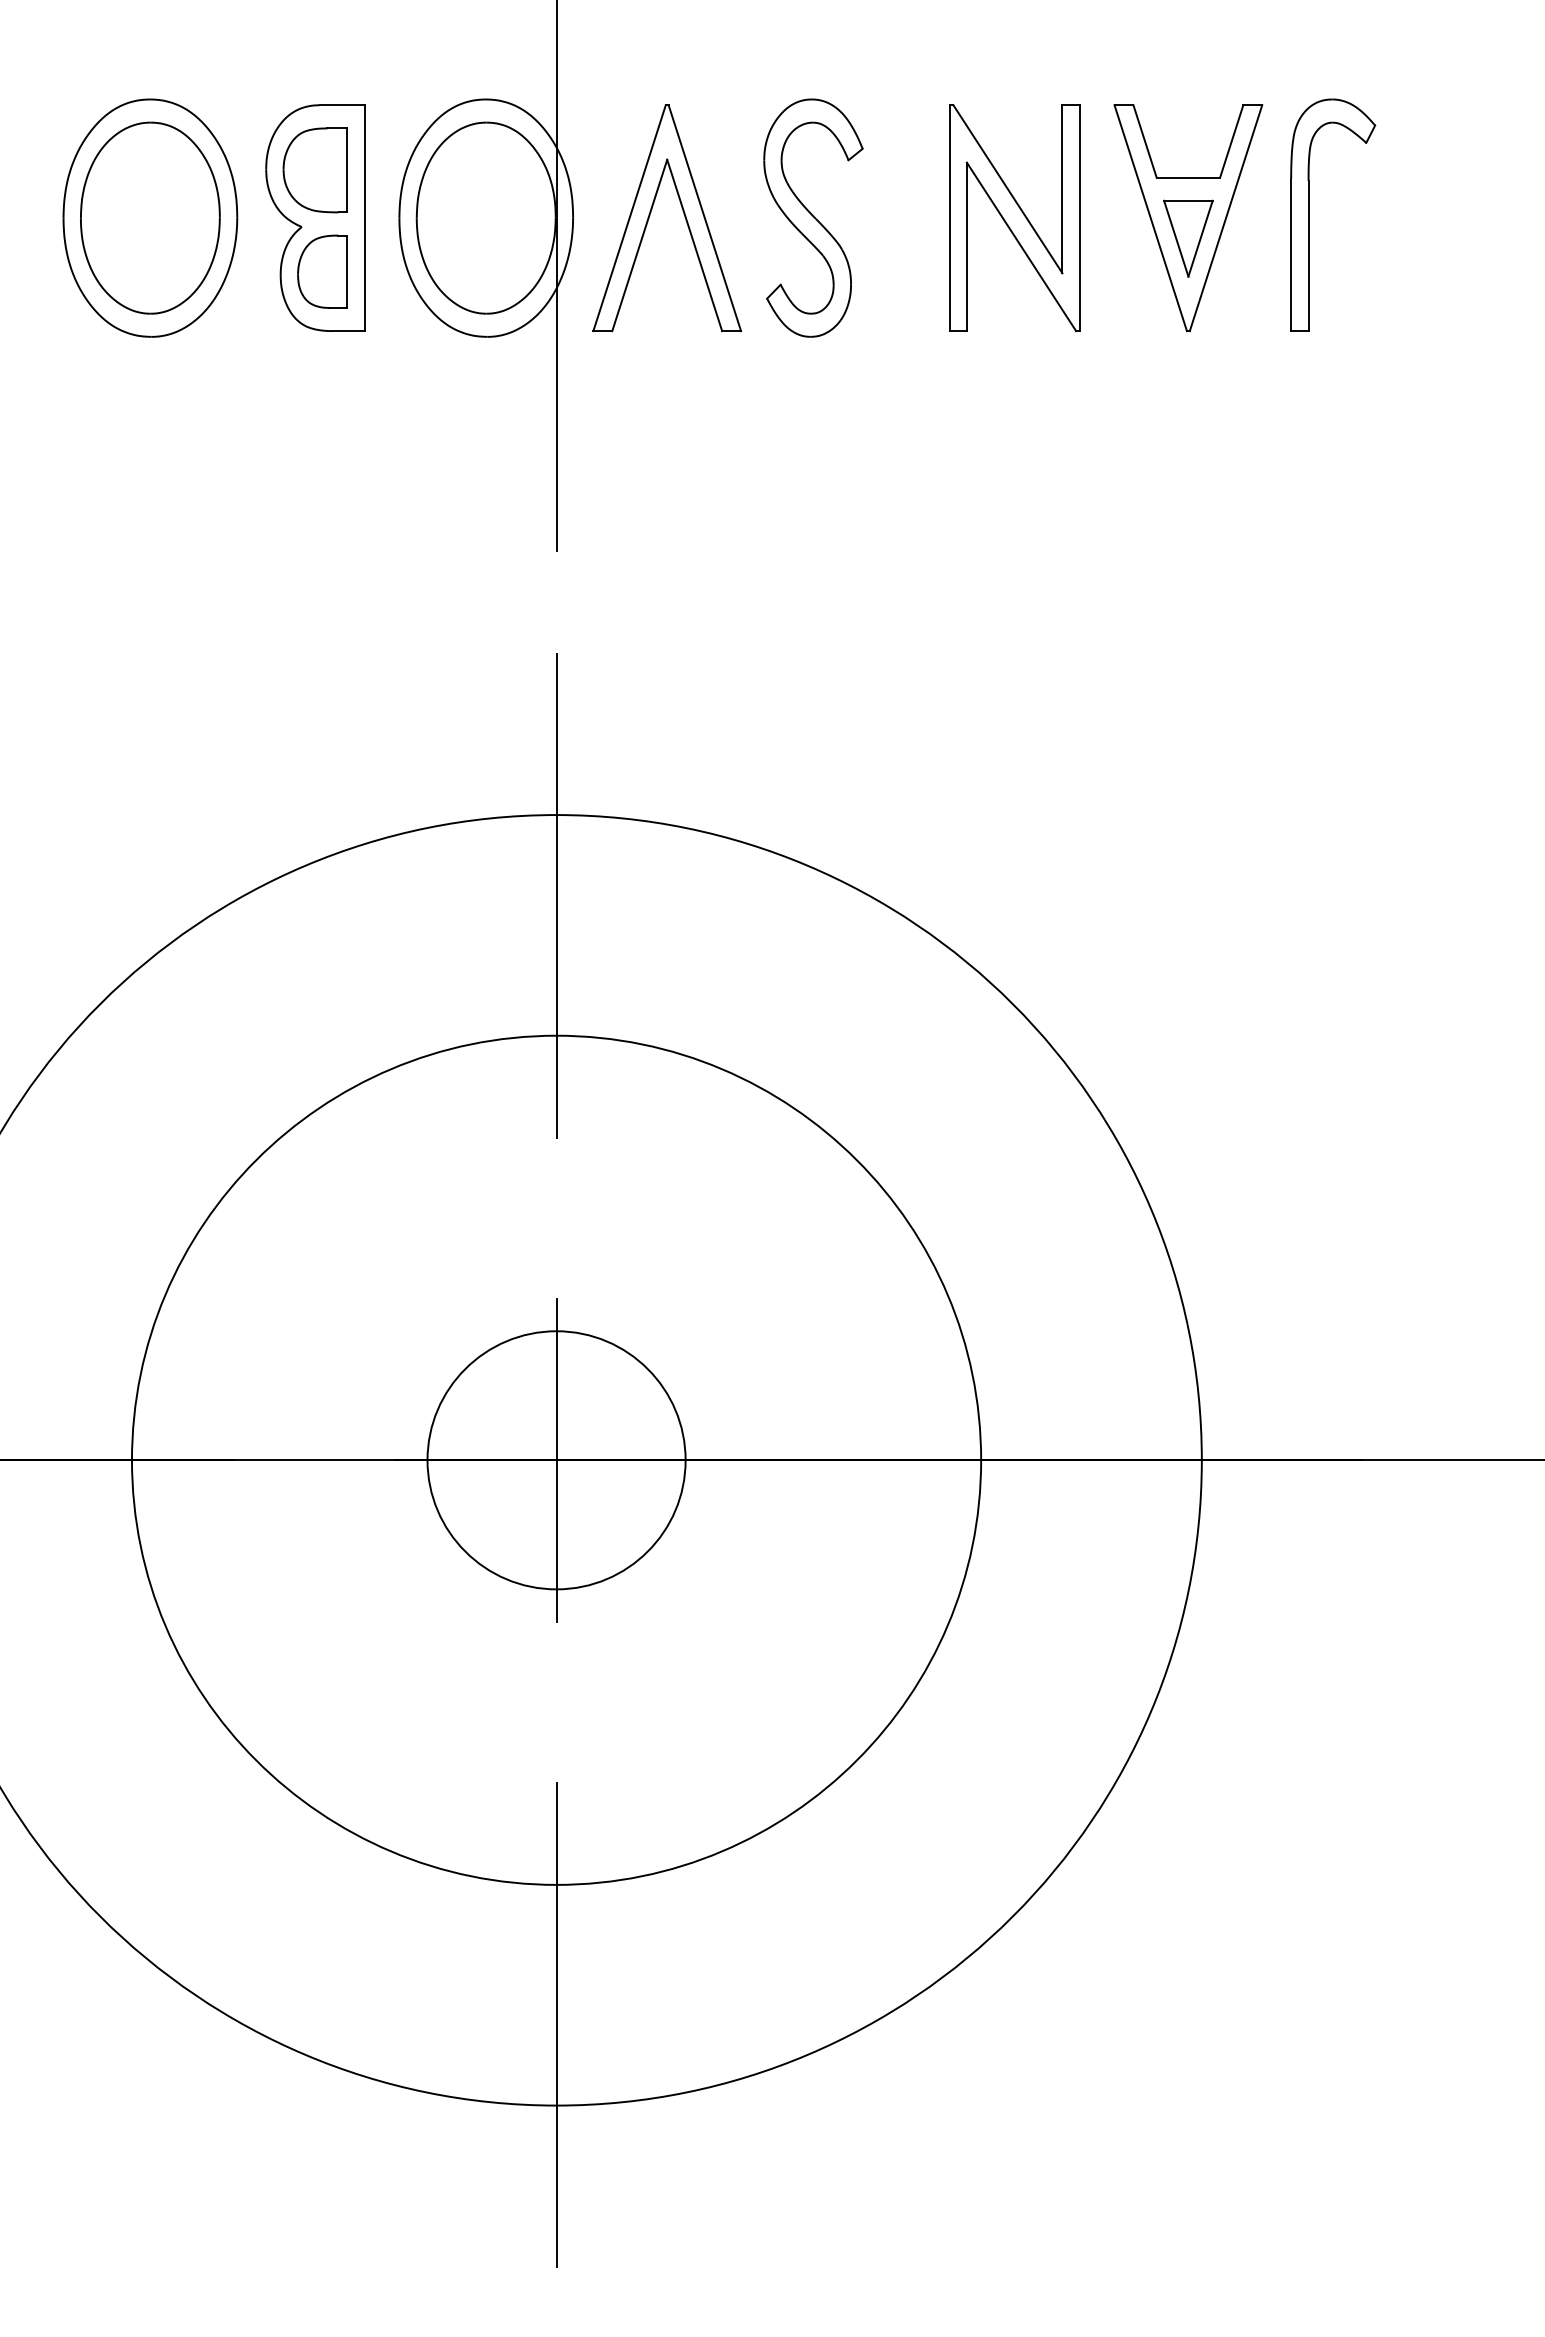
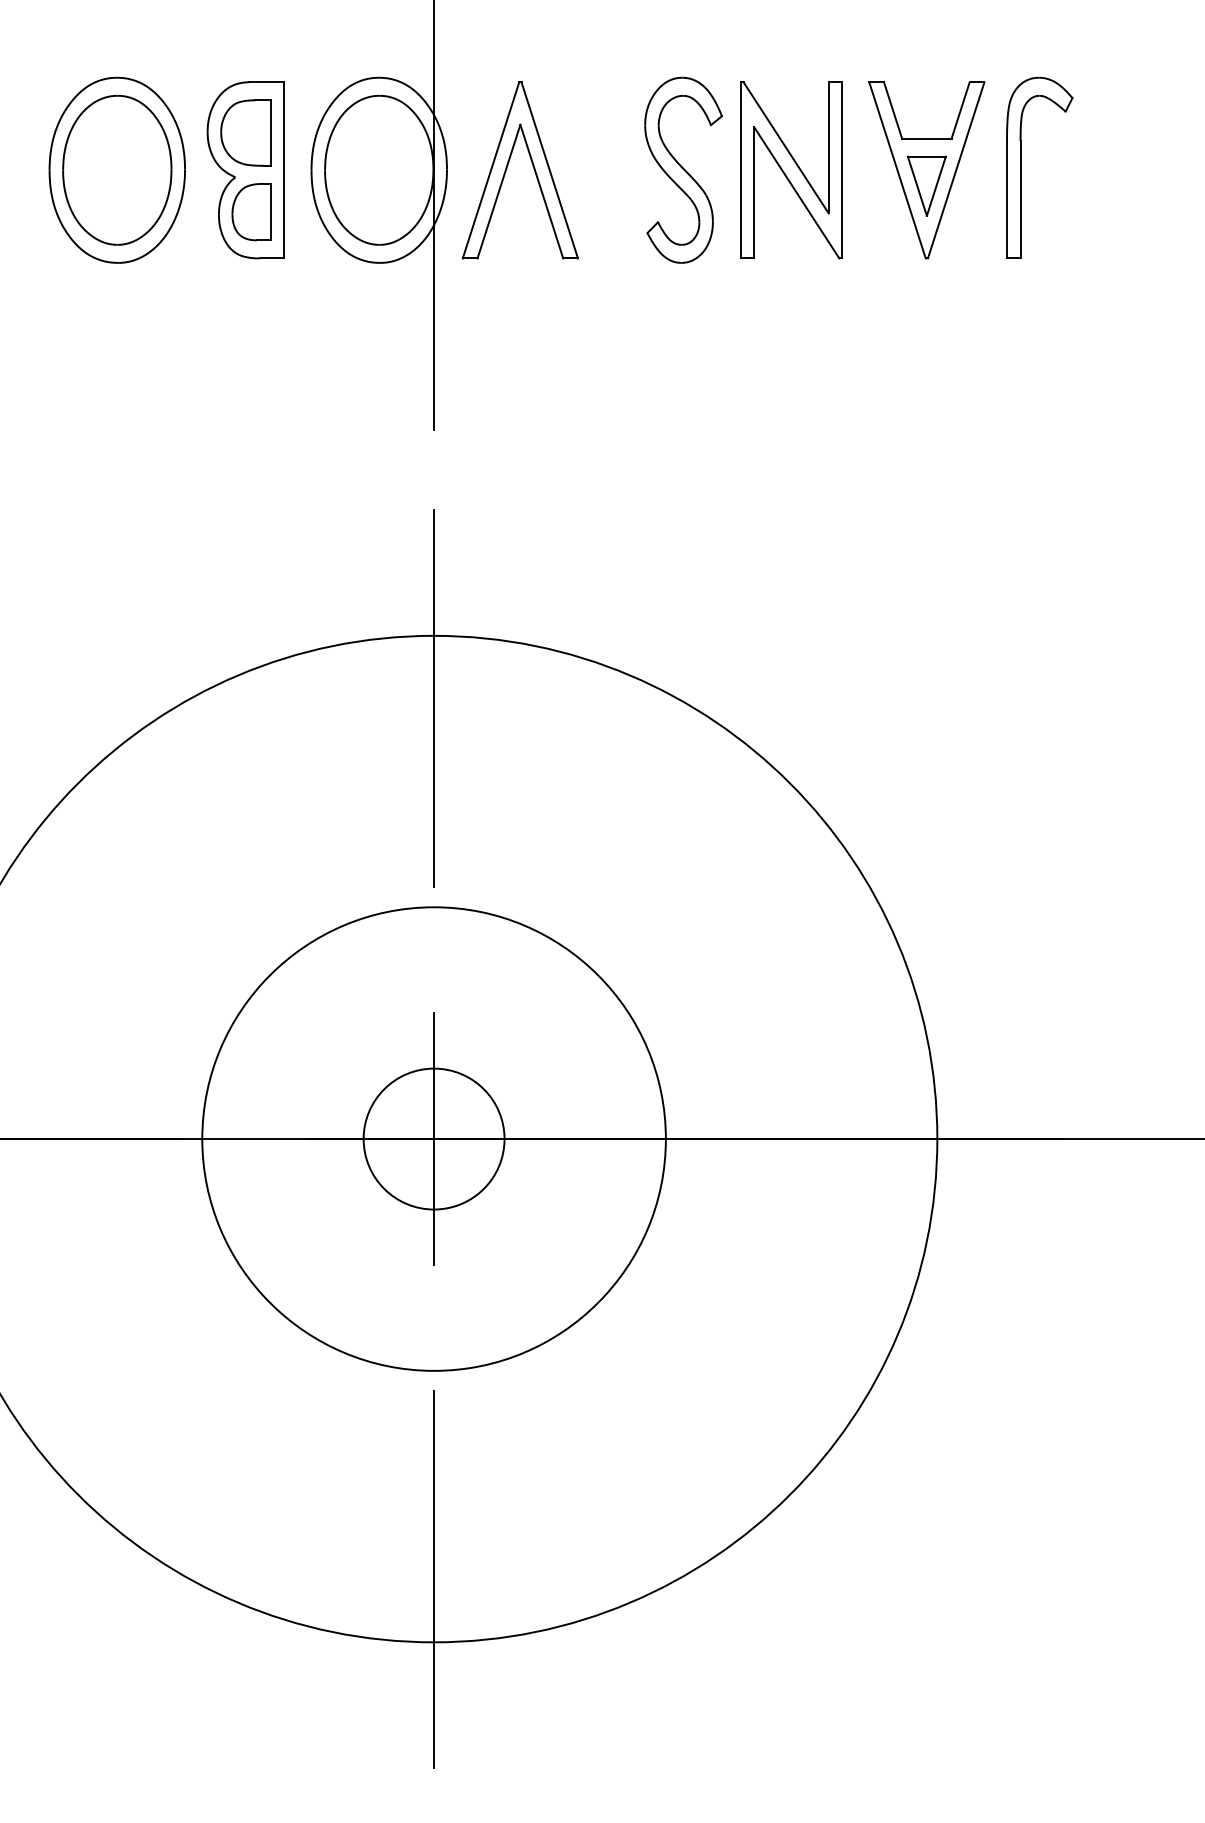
part: (813, 217) -> (683, 169), moved
circle: (556, 1459) -> (434, 1138), size x0.7
circle: (556, 1460) -> (434, 1139), size x0.7

